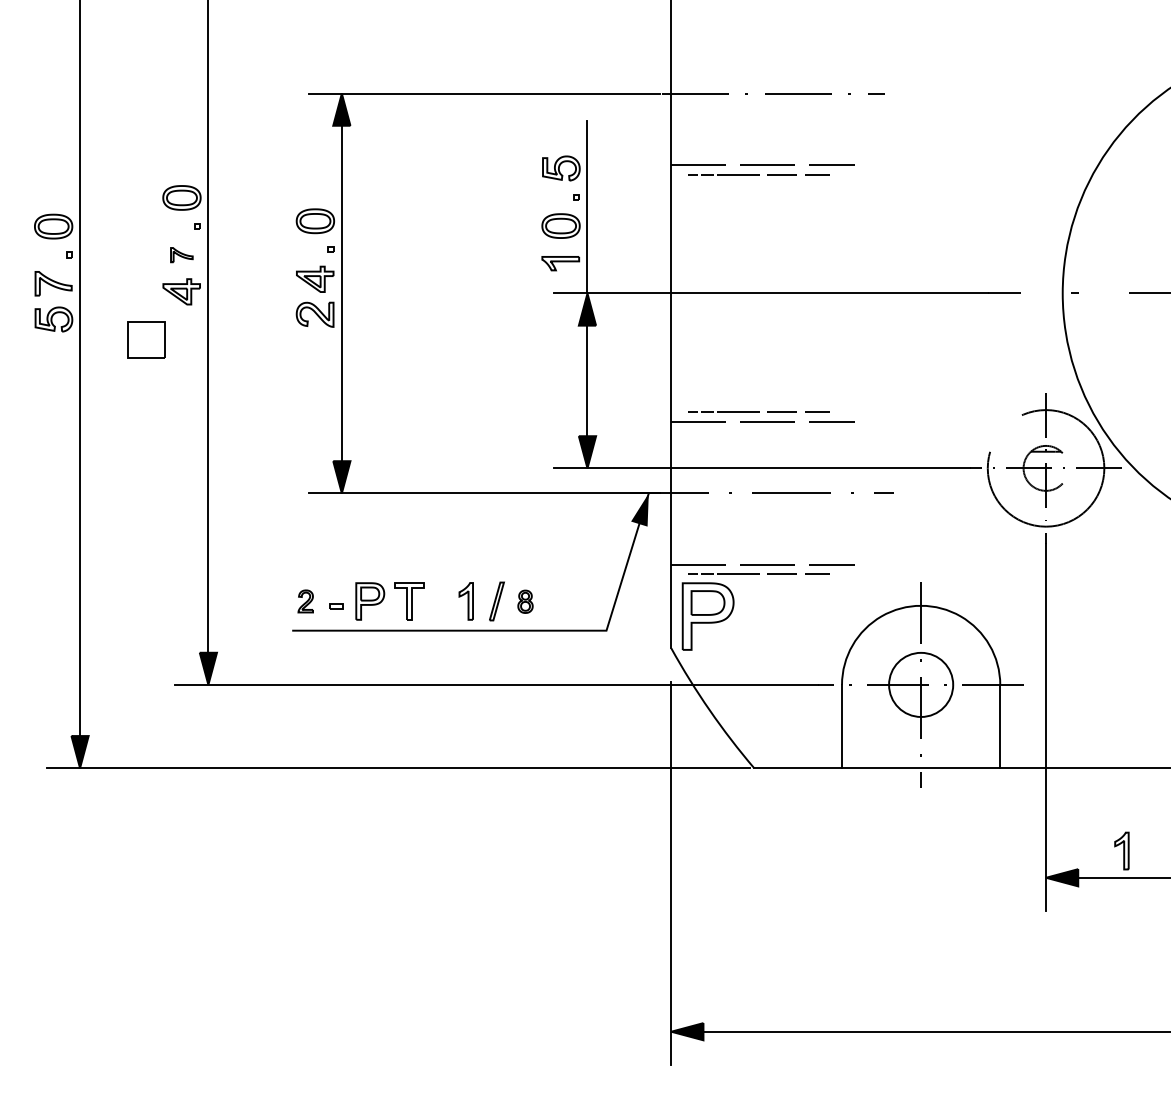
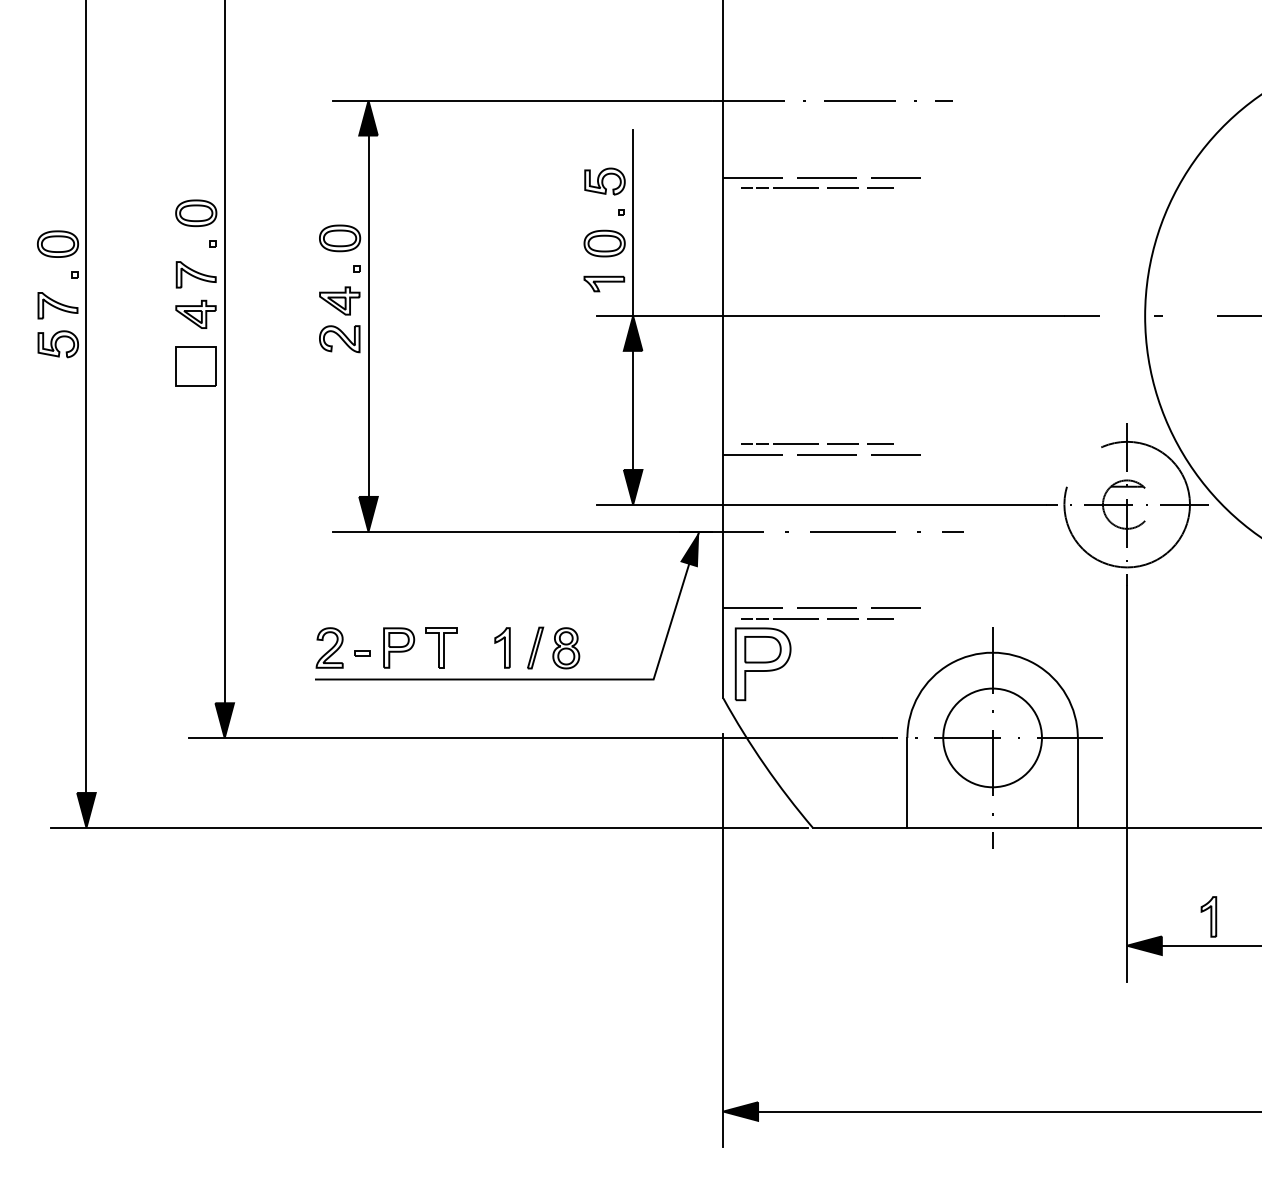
part: (181, 254) -> (195, 274), size x1.67
part: (145, 340) -> (195, 366), moved
part: (305, 600) -> (329, 647), size x1.67
part: (525, 601) -> (566, 648), size x1.67
circle: (921, 684) -> (992, 737), size x1.43

